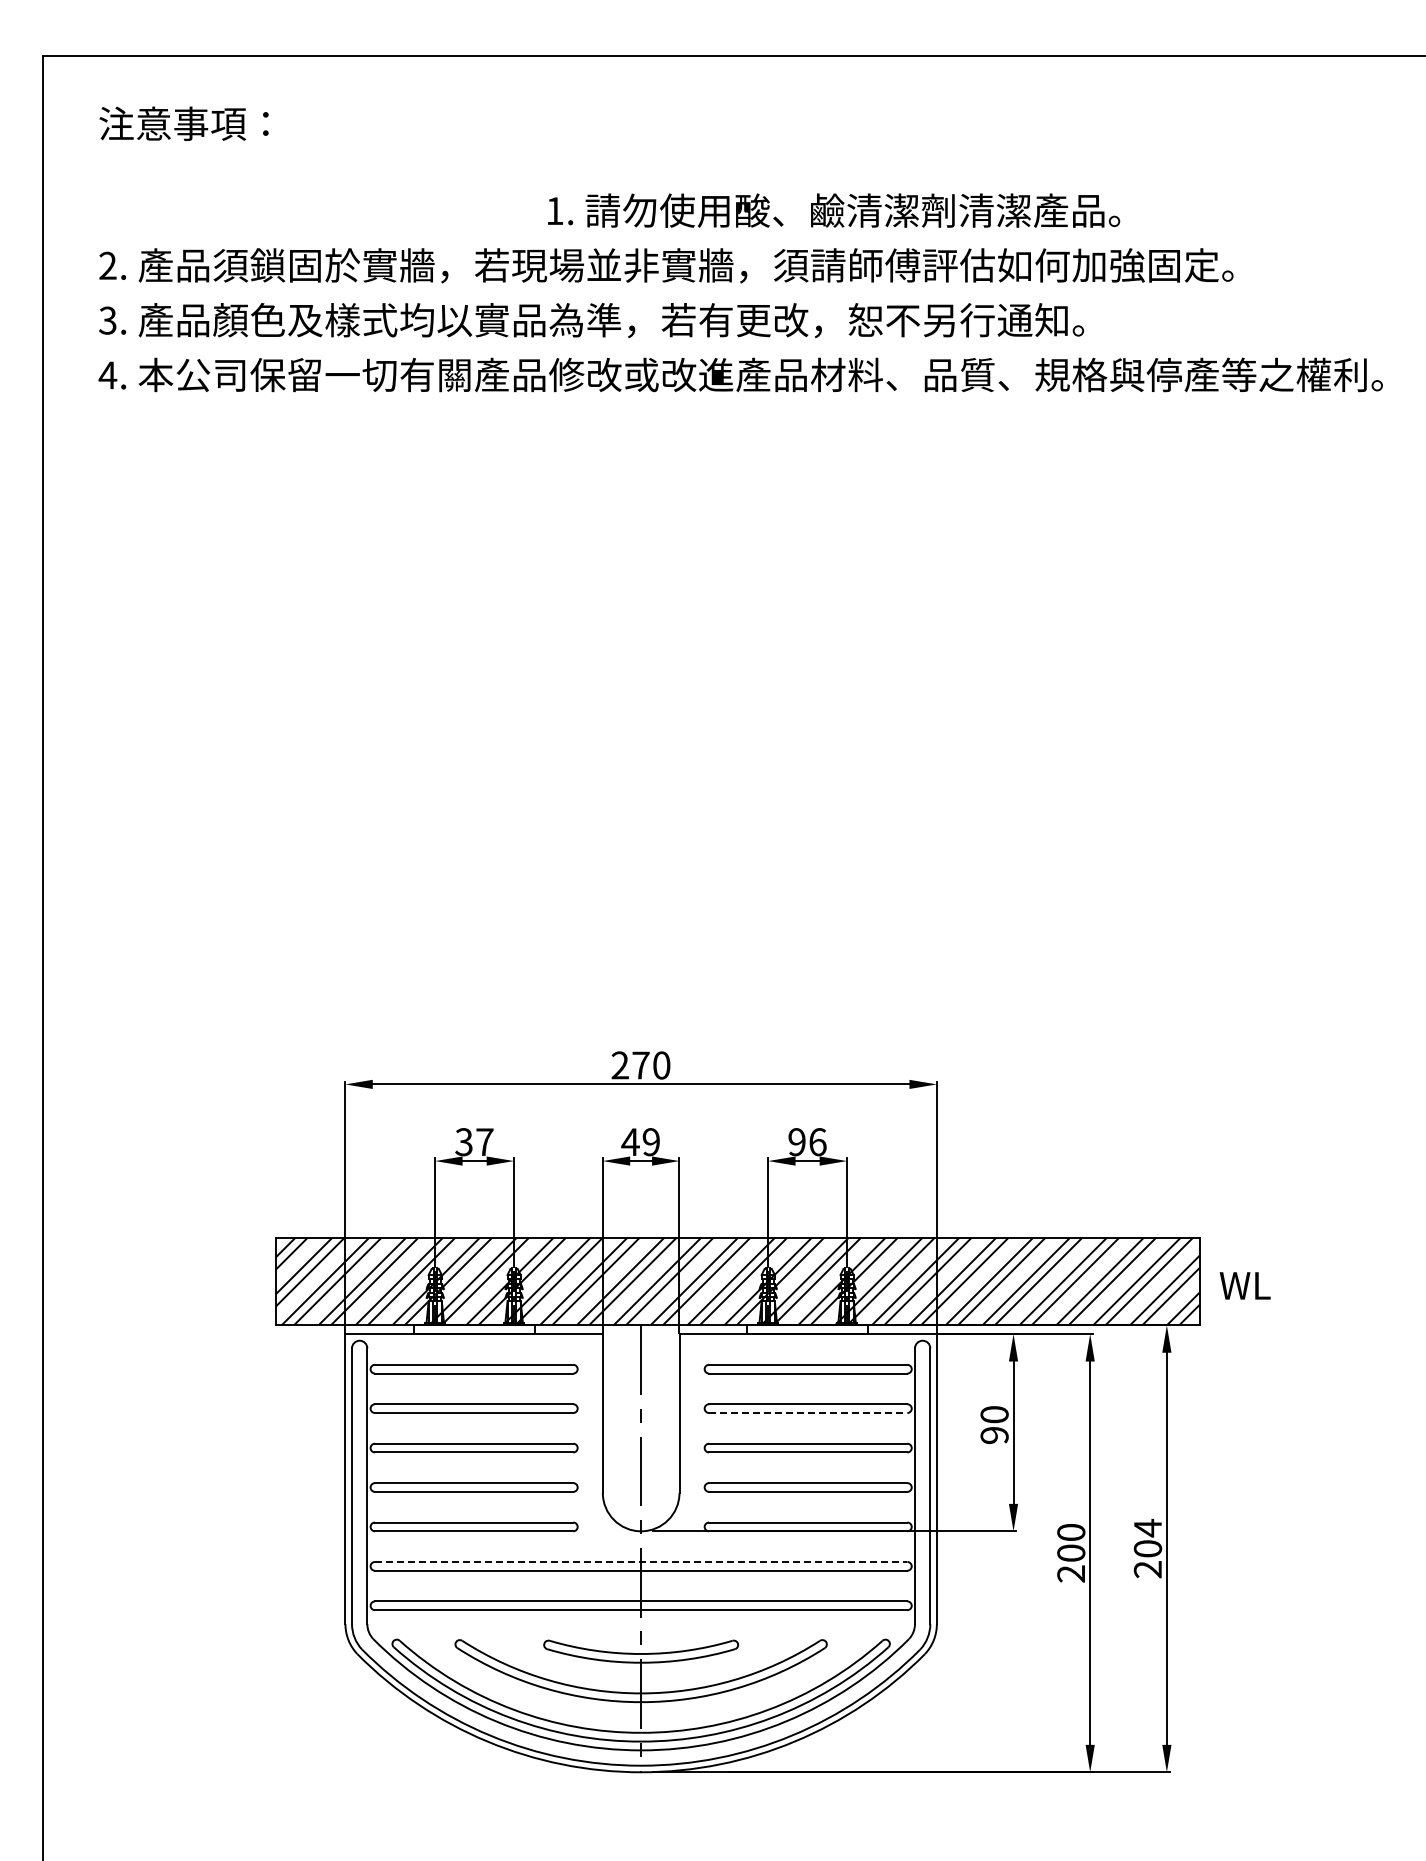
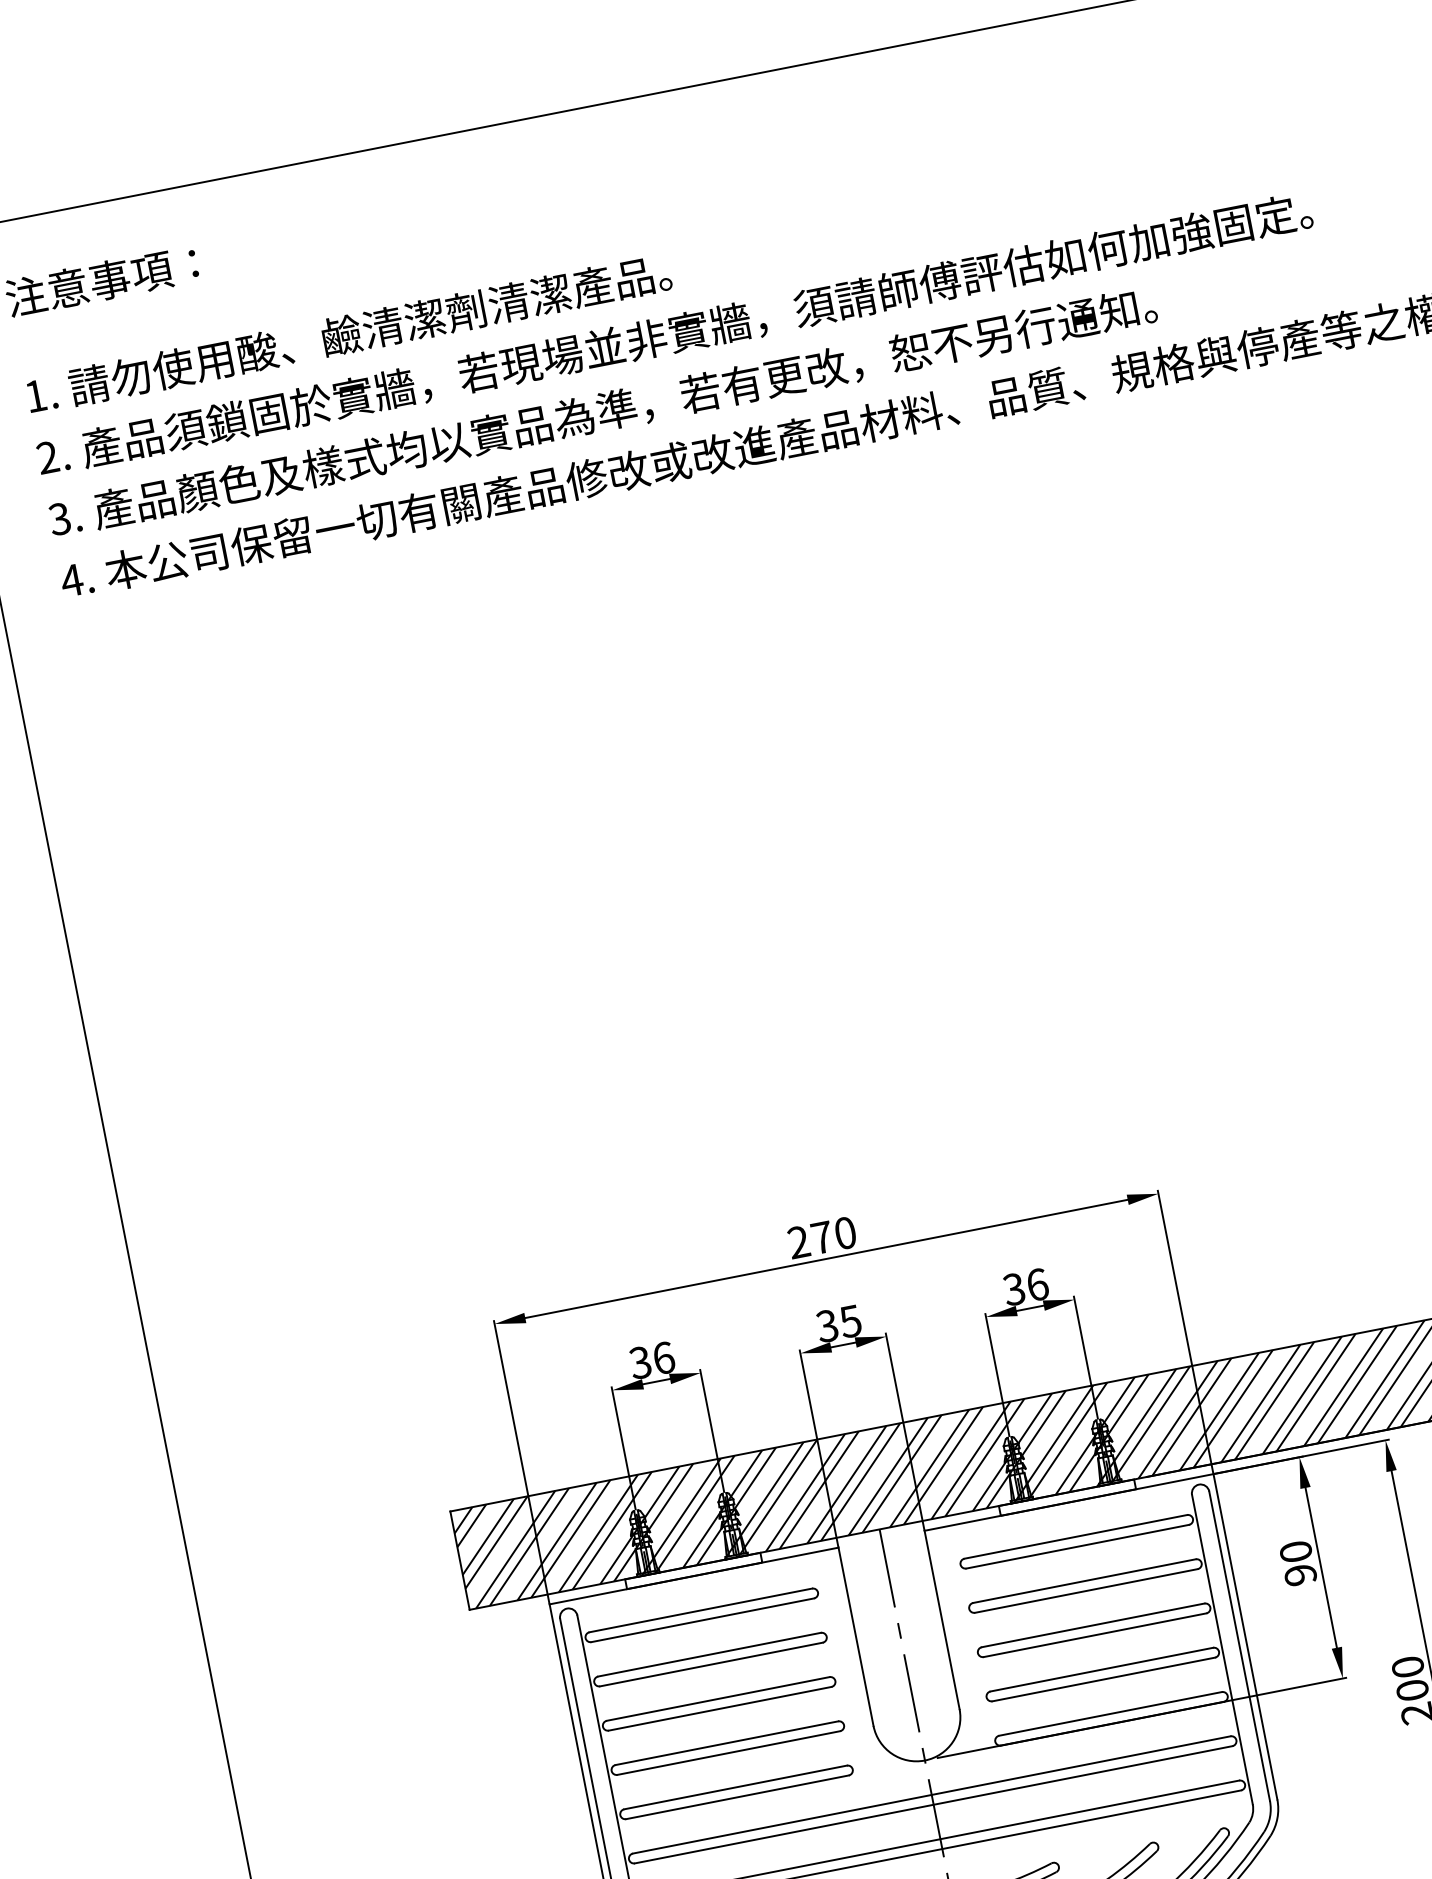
text: (834, 210) -> (349, 333), moved
text: (484, 1142) -> (663, 1358), 37 -> 36
text: (640, 1142) -> (838, 1324), 49 -> 35
text: (796, 1142) -> (1013, 1289), 96 -> 36
line: (808, 1413) -> (1086, 1591), dashed -> solid
line: (641, 1561) -> (932, 1794), dashed -> solid

